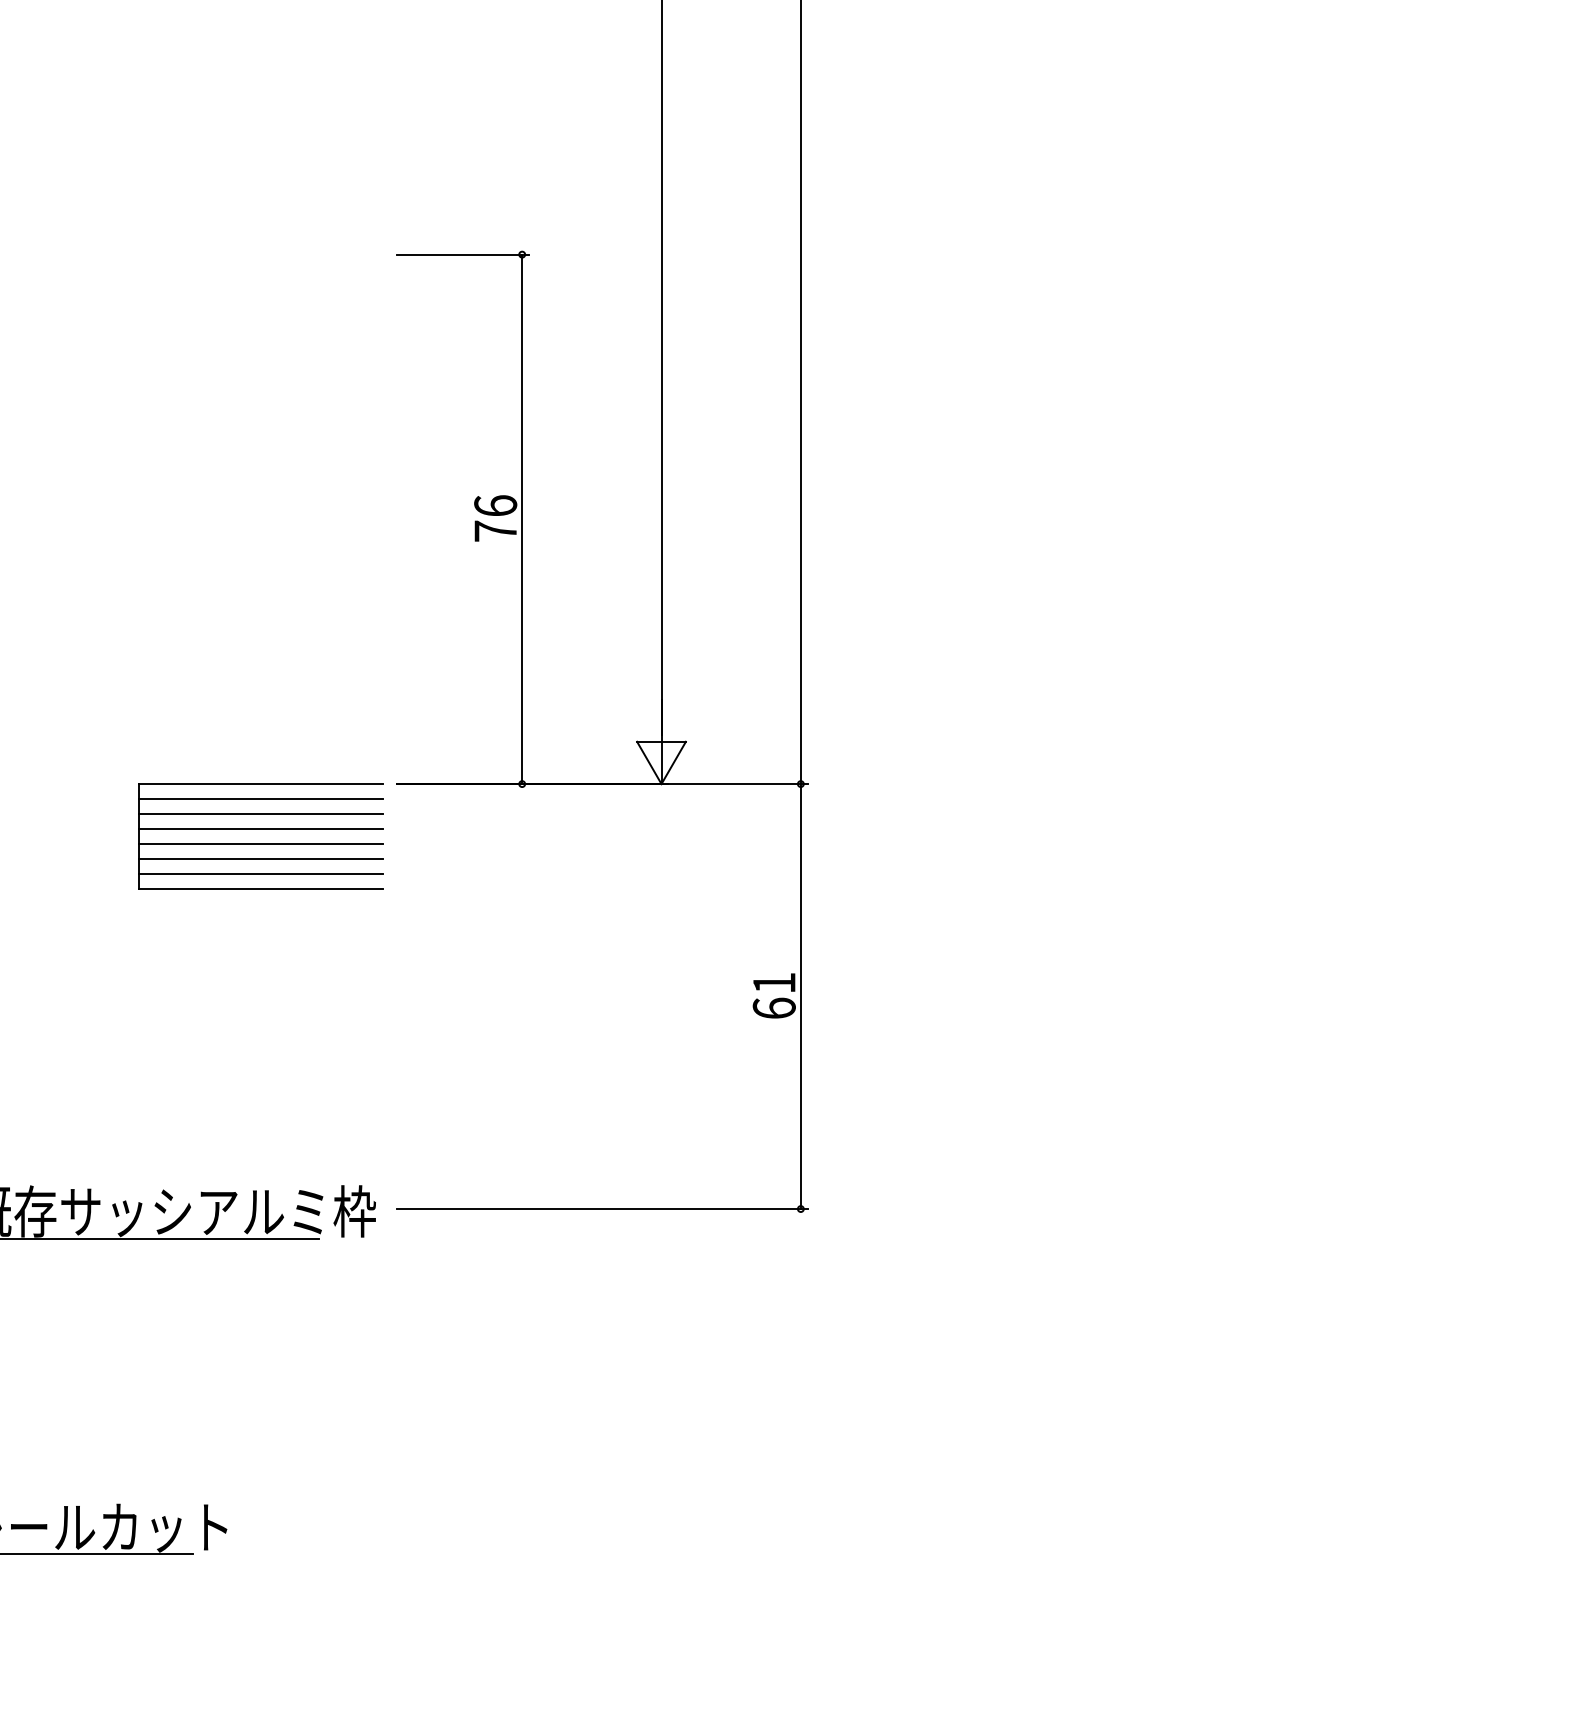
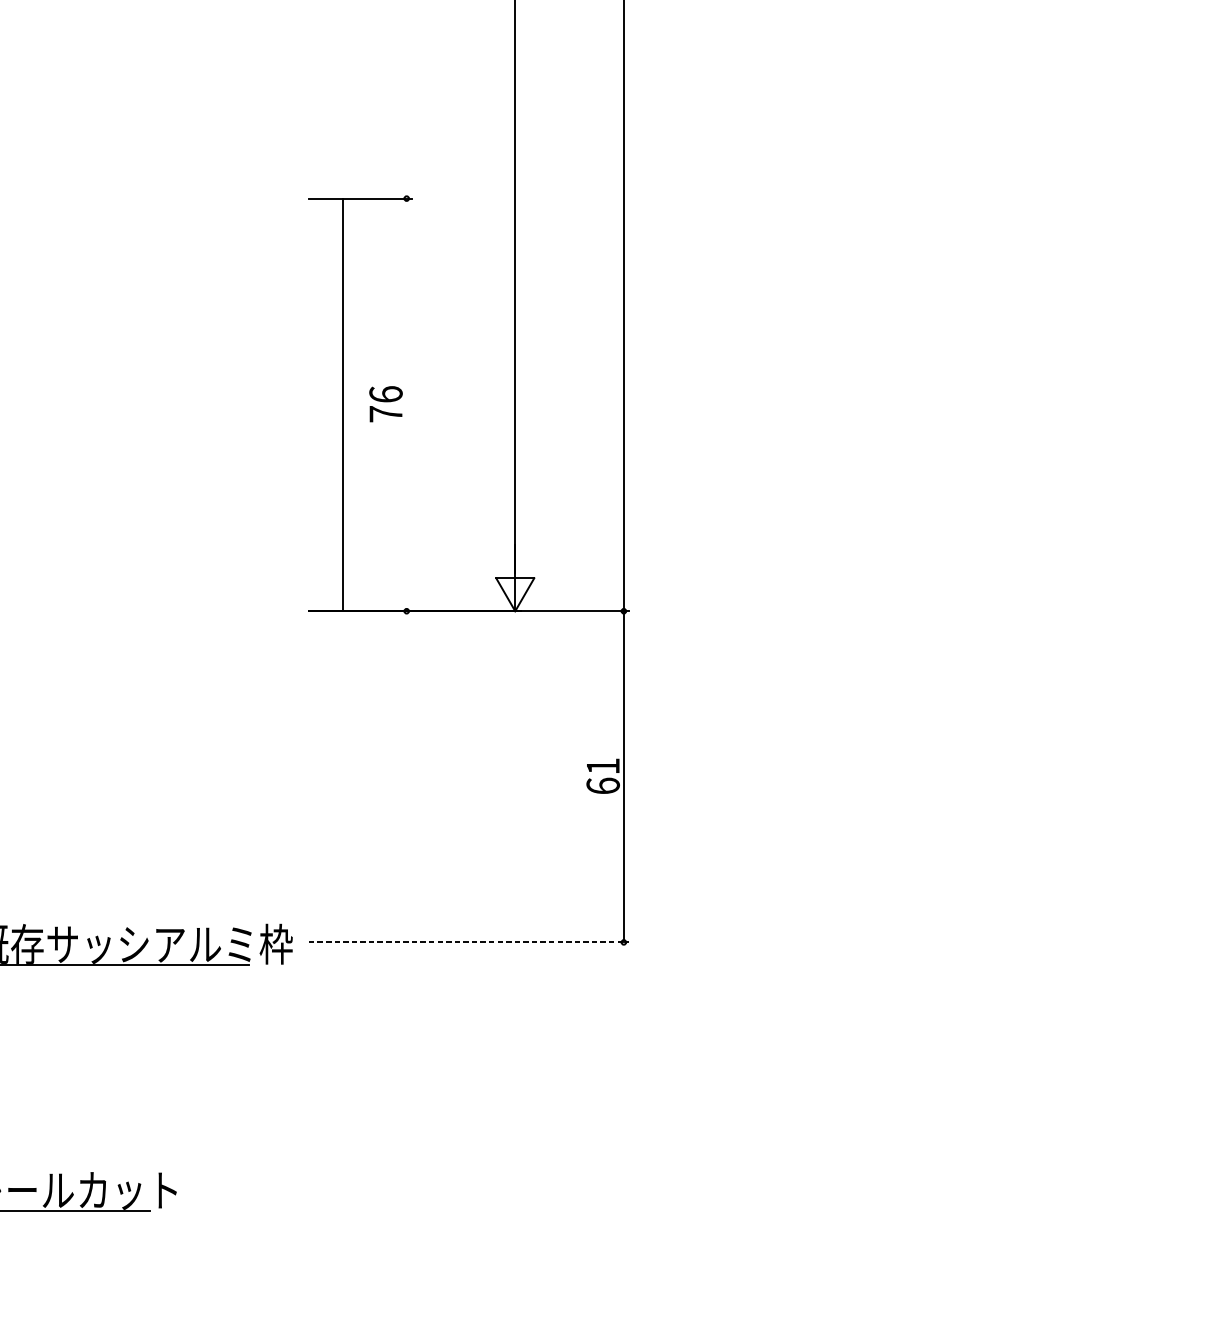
line: (522, 519) -> (343, 405), moved
part: (260, 829) -> (202, 646), removed
line: (602, 1209) -> (469, 942), solid -> dashed

